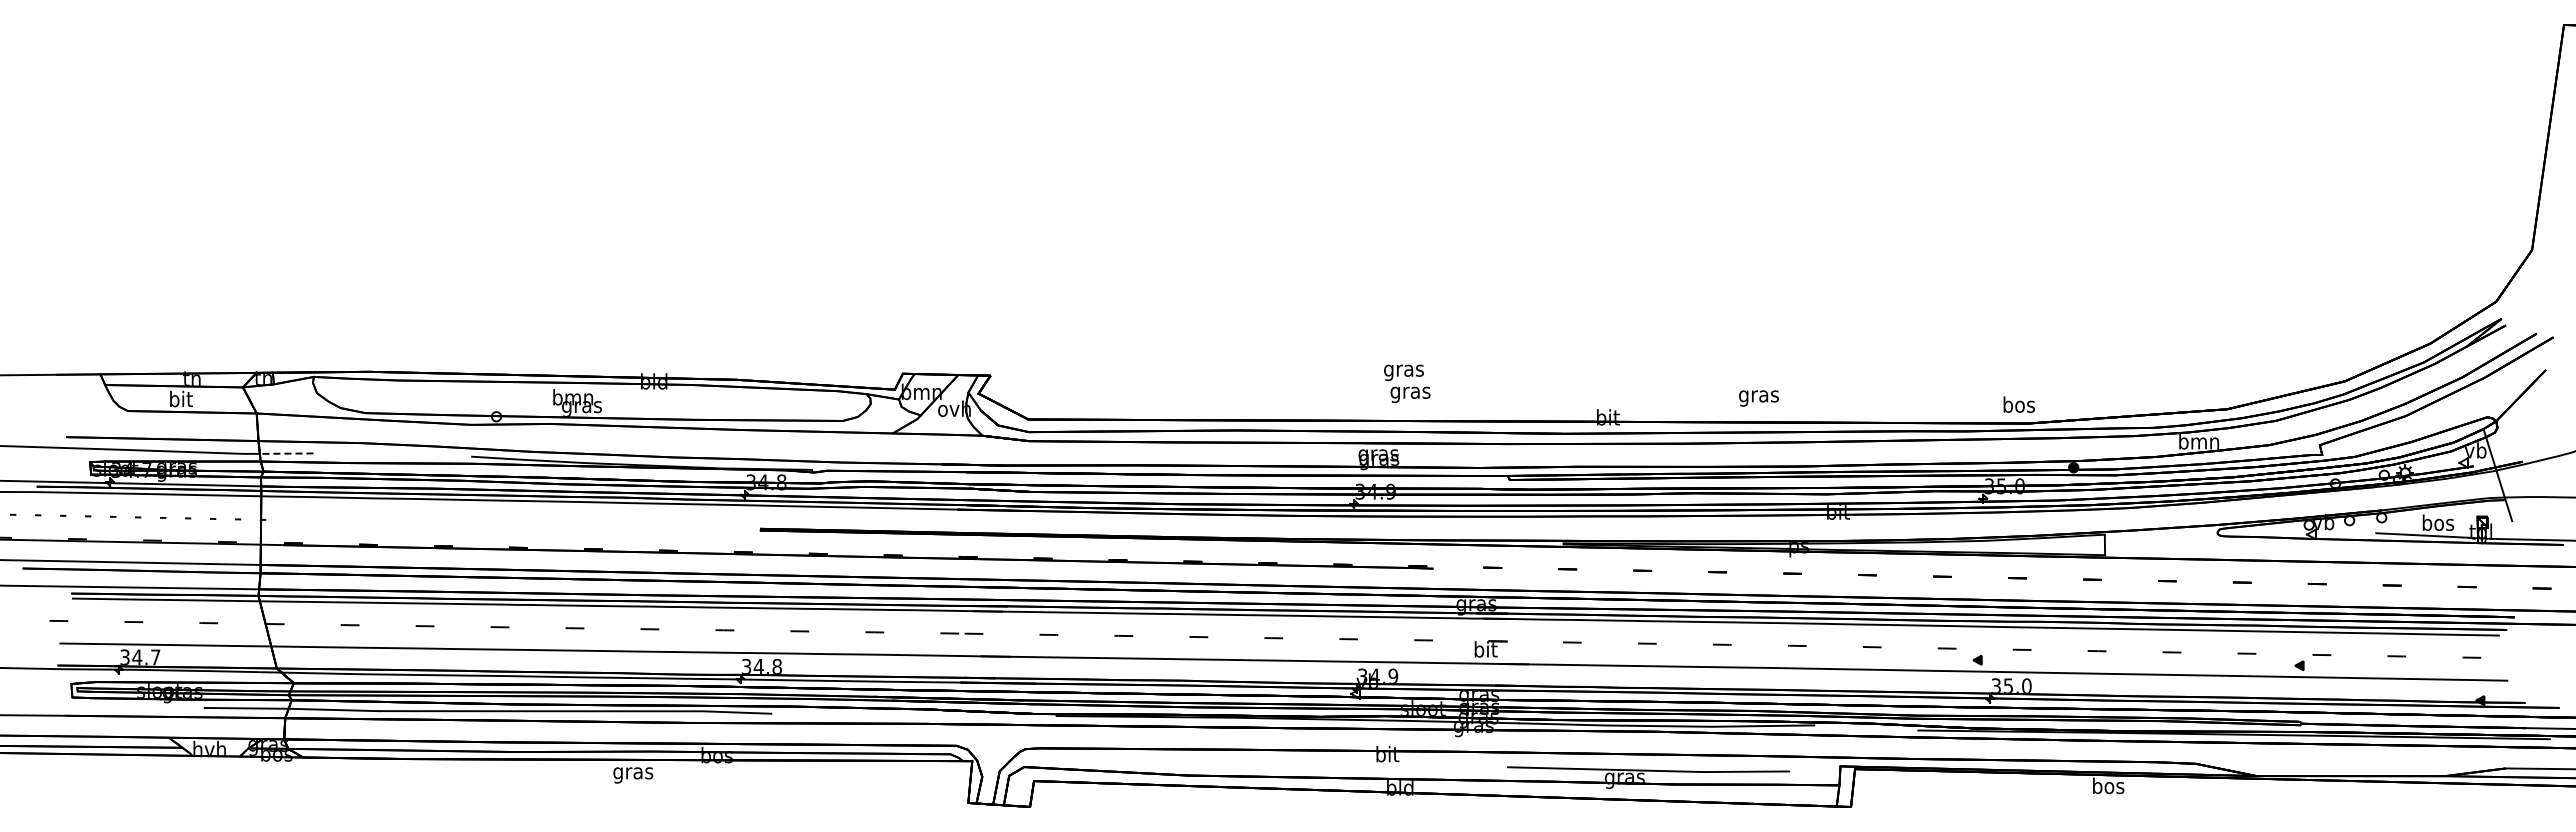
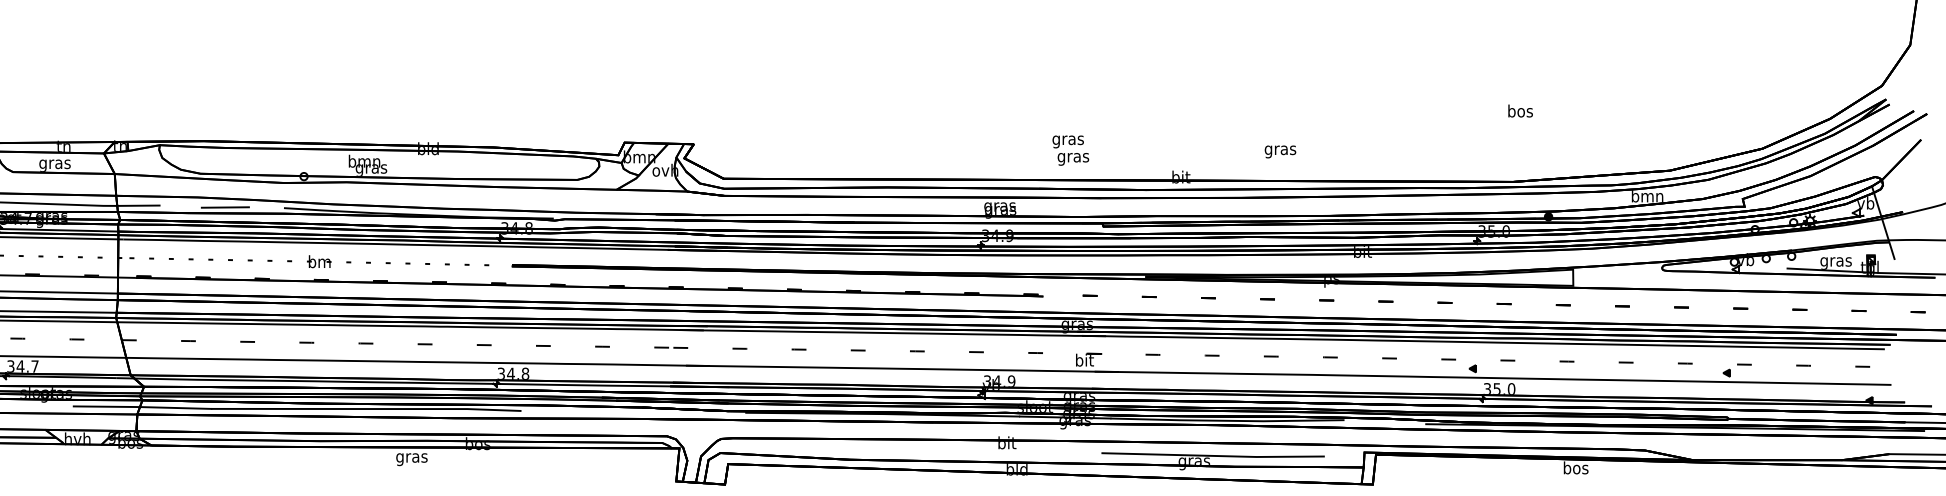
text: (1407, 383) -> (1071, 150), moved
text: (1758, 398) -> (1280, 151), moved
text: (180, 400) -> (54, 163), bit -> gras
text: (2018, 404) -> (1520, 110), moved
line: (286, 453) -> (138, 205), dashed -> solid
line: (396, 455) -> (225, 207), added
part: (503, 524) -> (309, 261), added
text: (2438, 524) -> (1836, 261), bos -> gras

